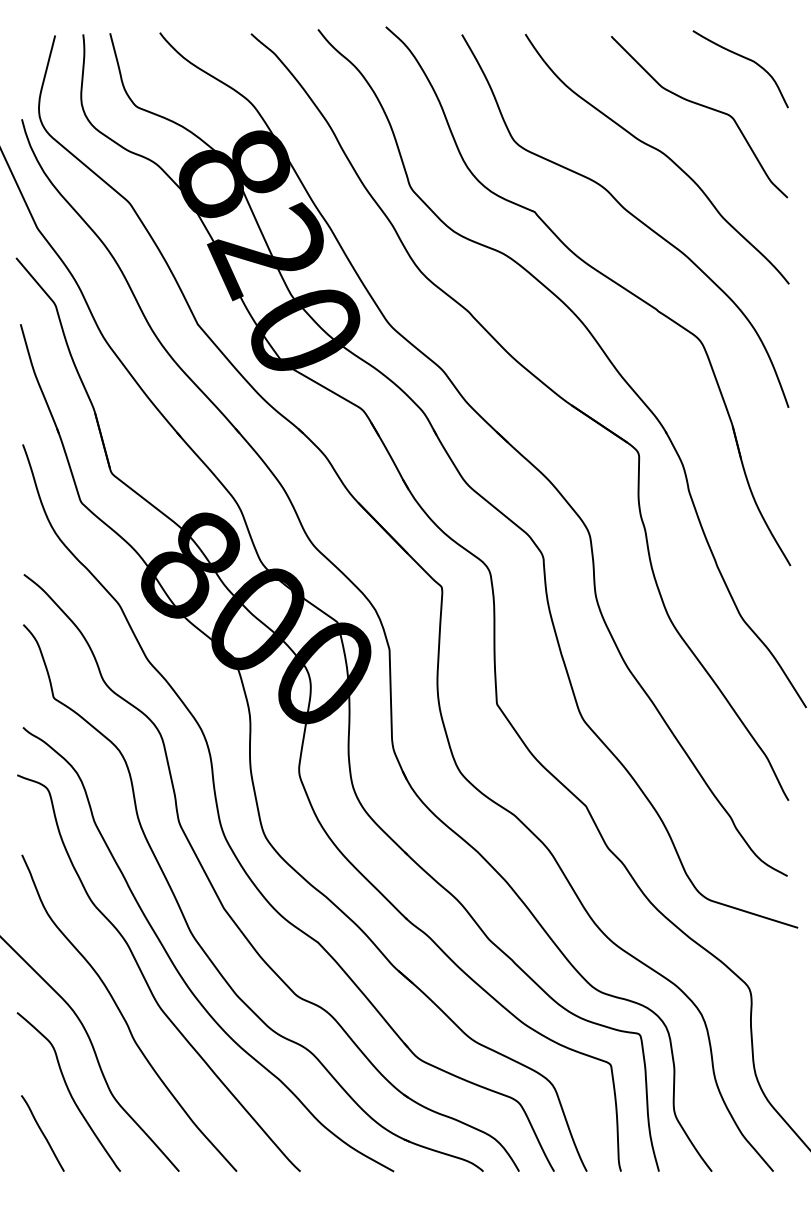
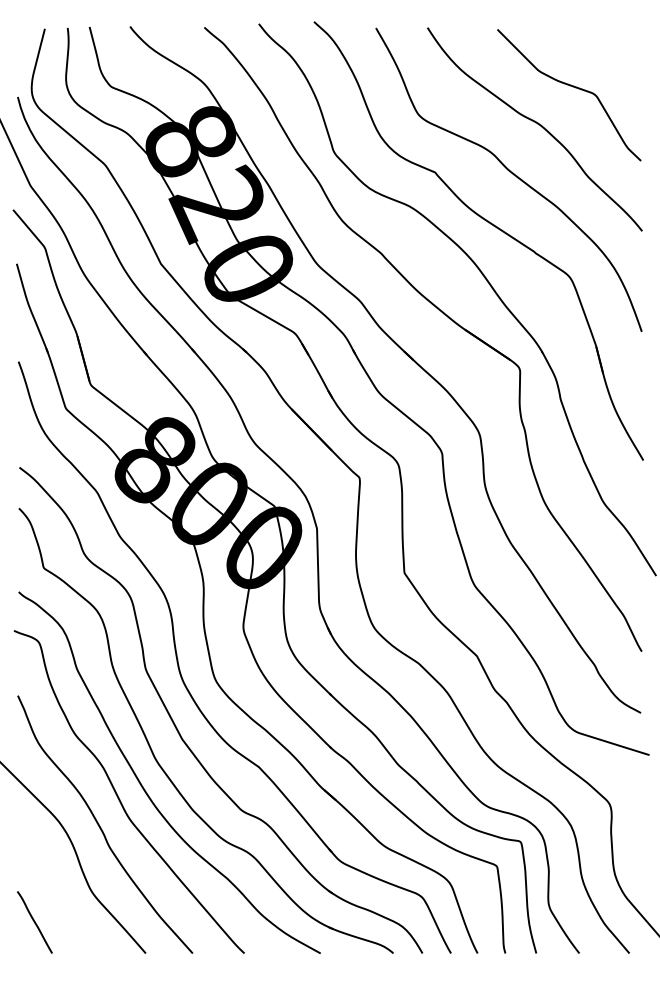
curve: (742, 58) -> (604, 47), removed
curve: (68, 1091) -> (55, 888), removed

